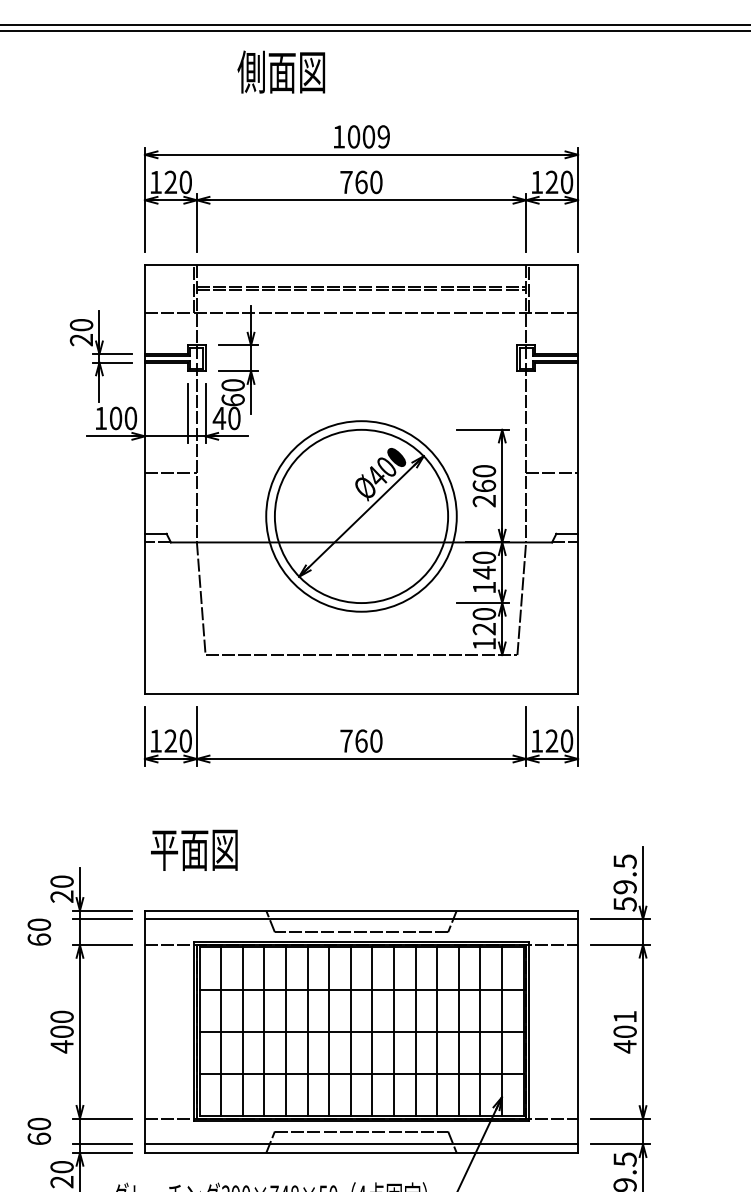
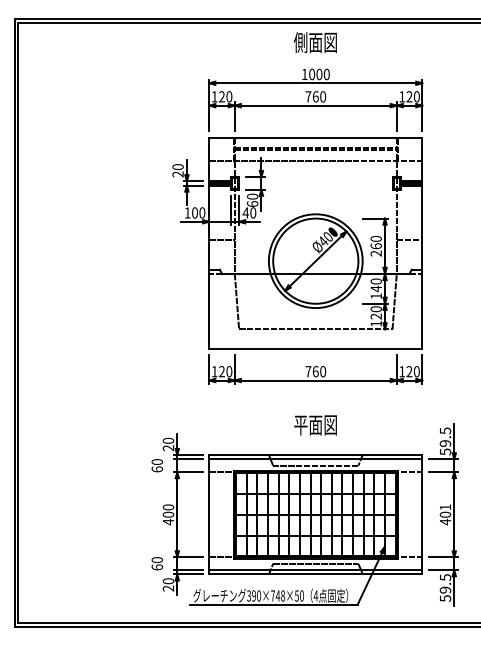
text: (279, 71) -> (314, 42), moved
text: (383, 136) -> (326, 74), 1009 -> 1000
text: (194, 850) -> (315, 425), moved

